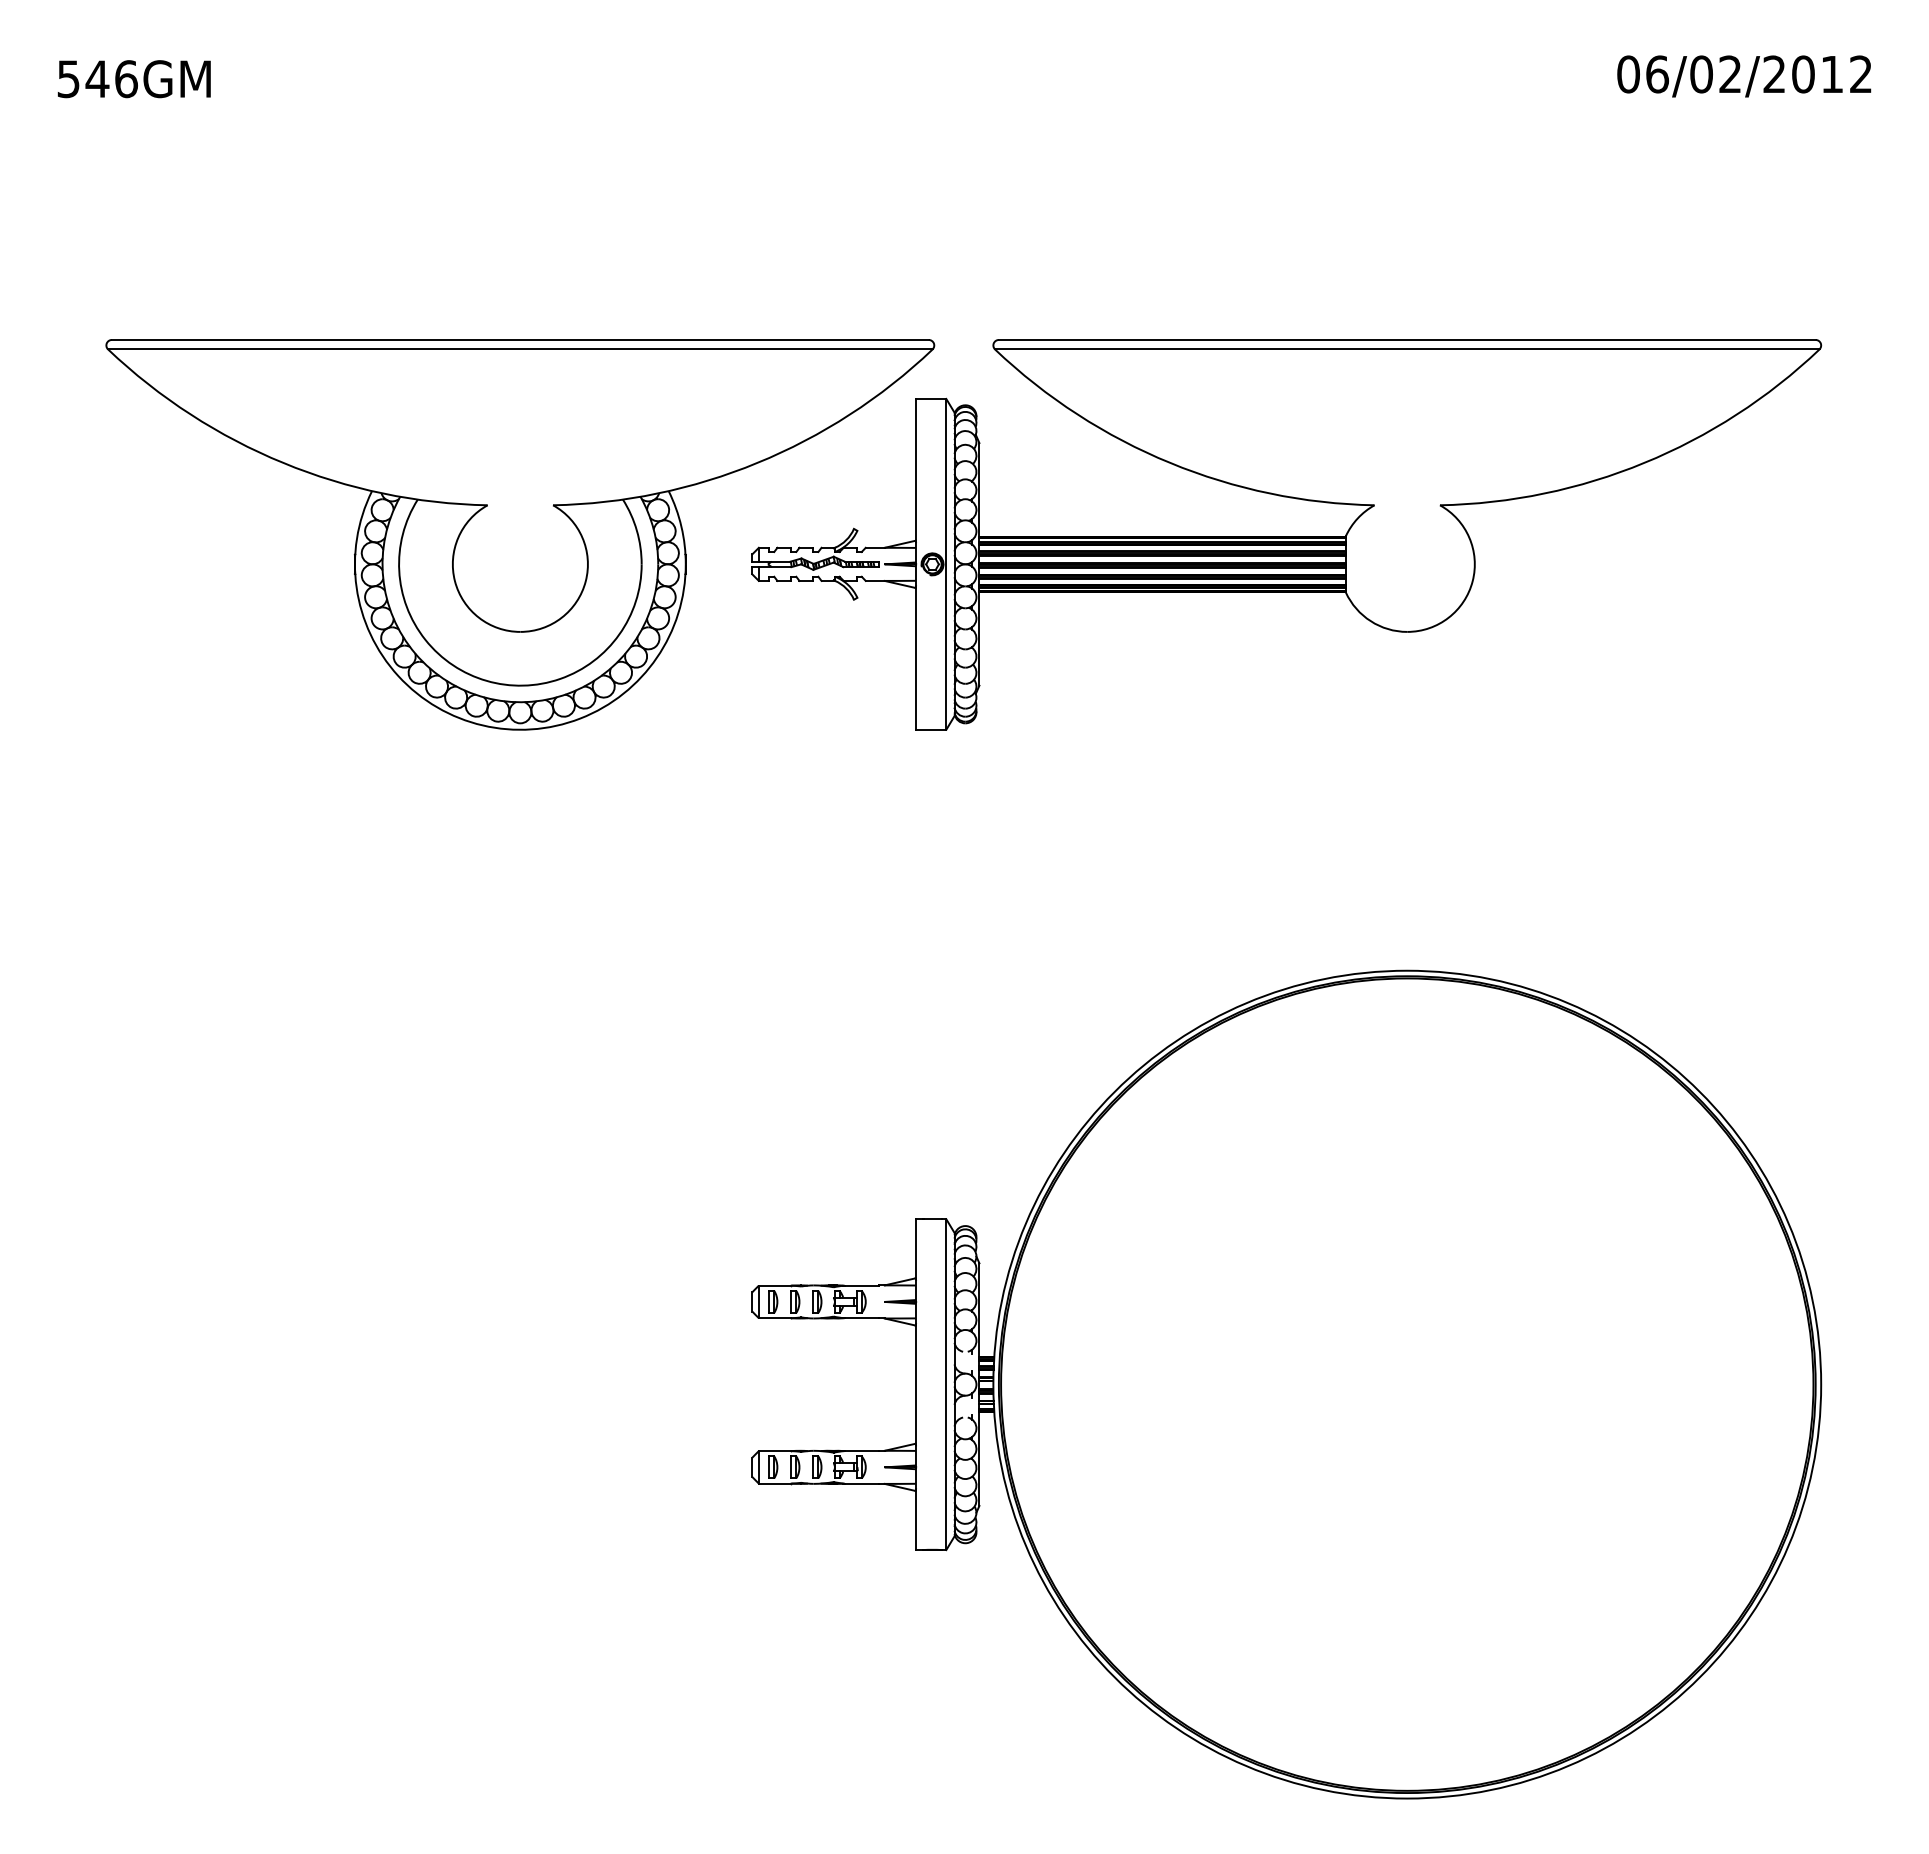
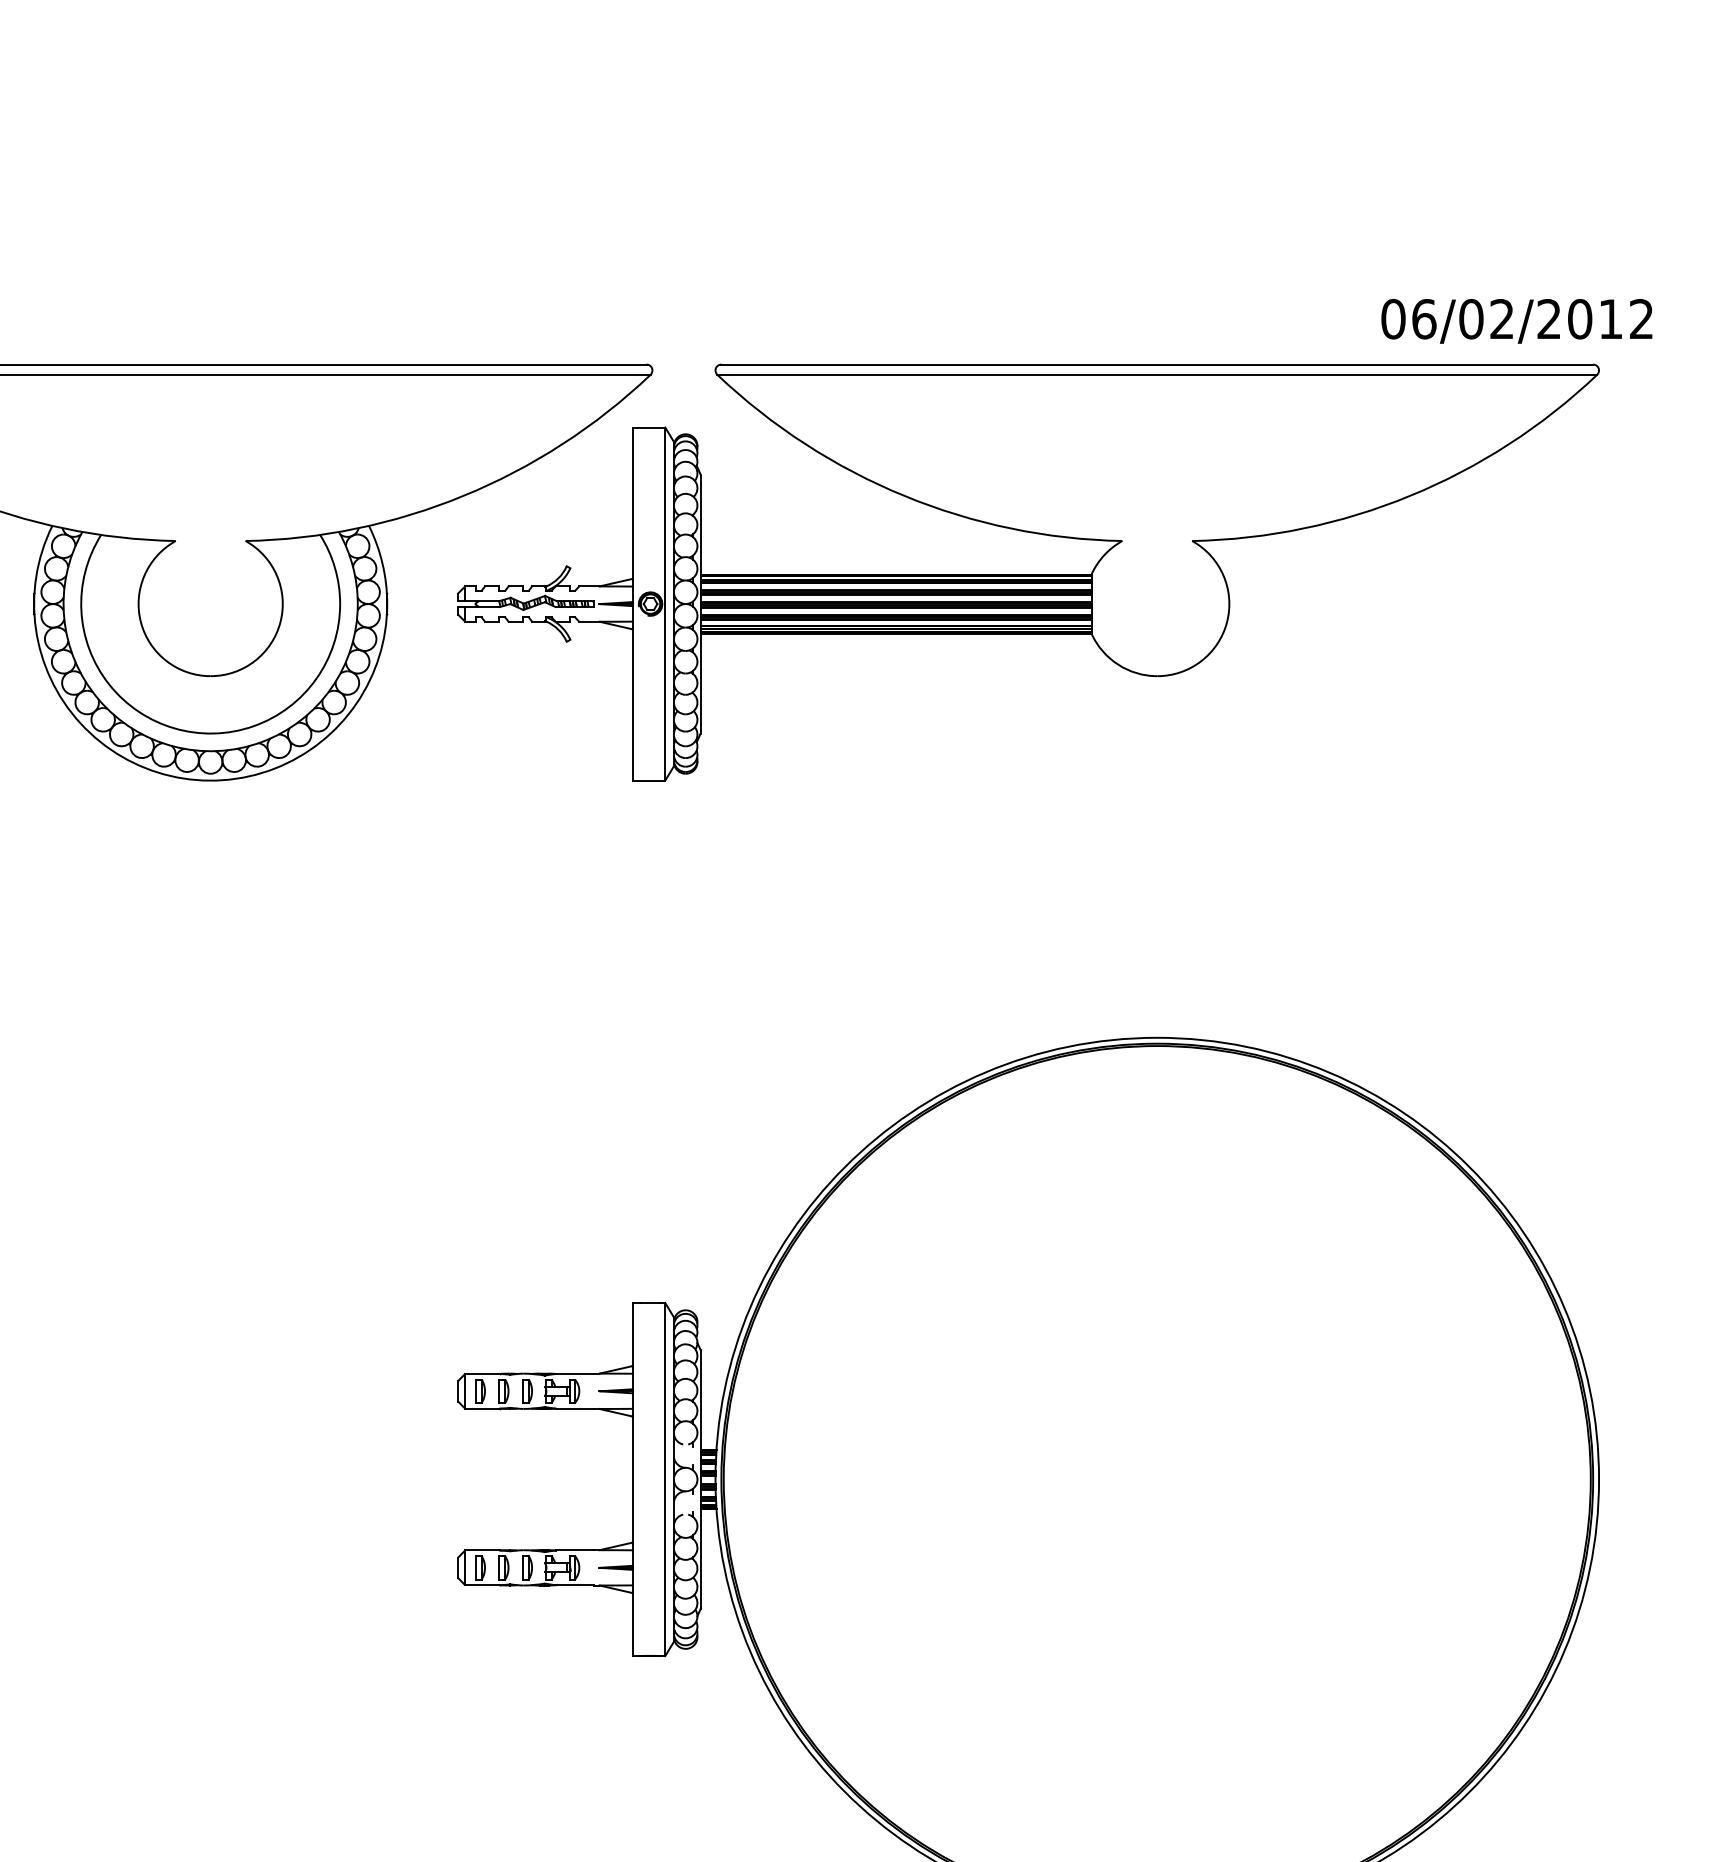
text: (1744, 76) -> (1517, 321), moved

